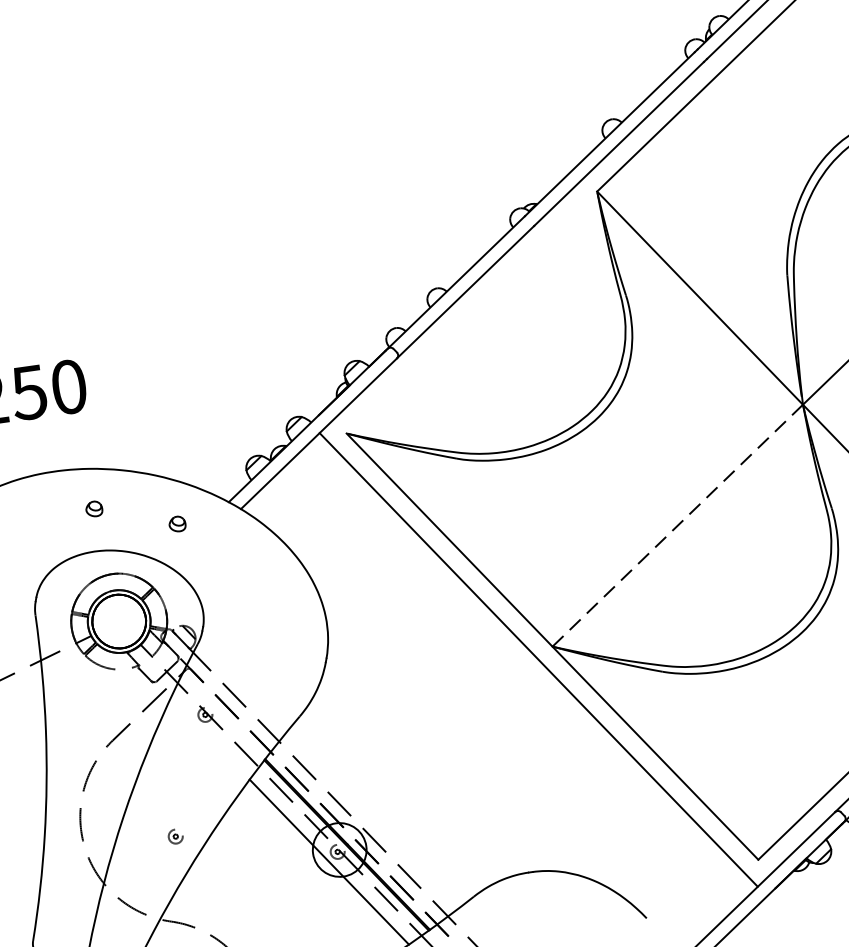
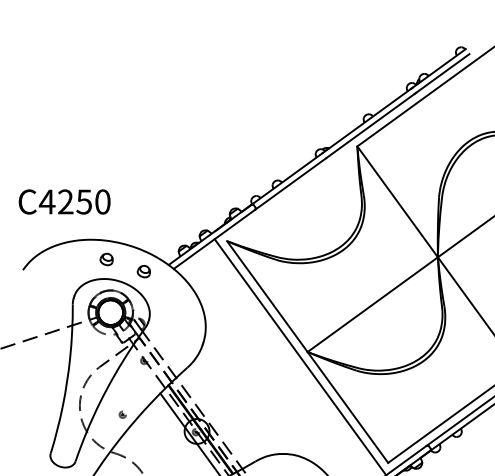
part: (94, 509) -> (106, 259), size x1.67
part: (176, 523) -> (143, 271), size x1.67
line: (677, 525) -> (372, 304), dashed -> solid

